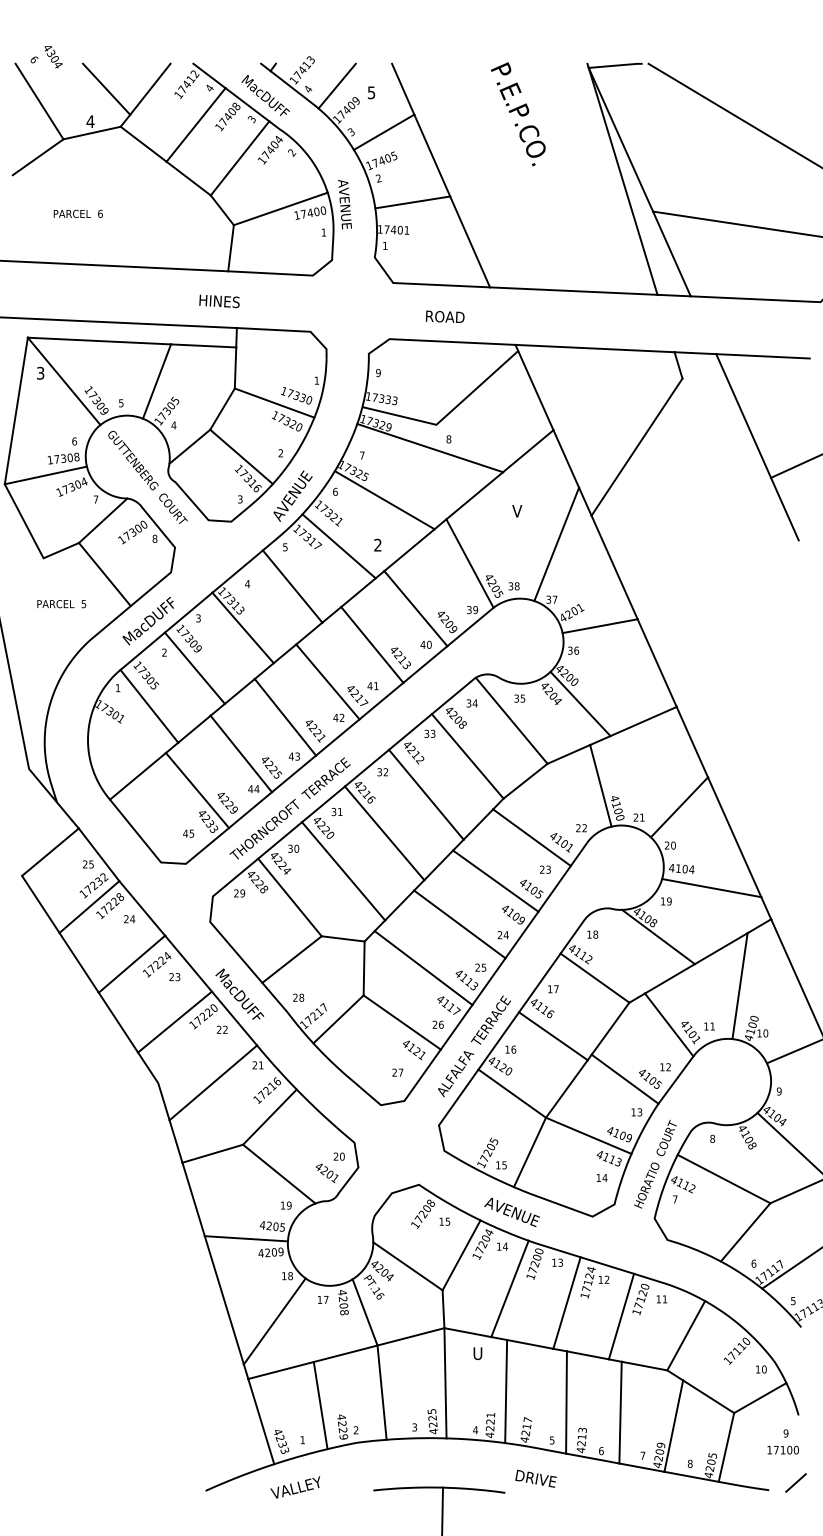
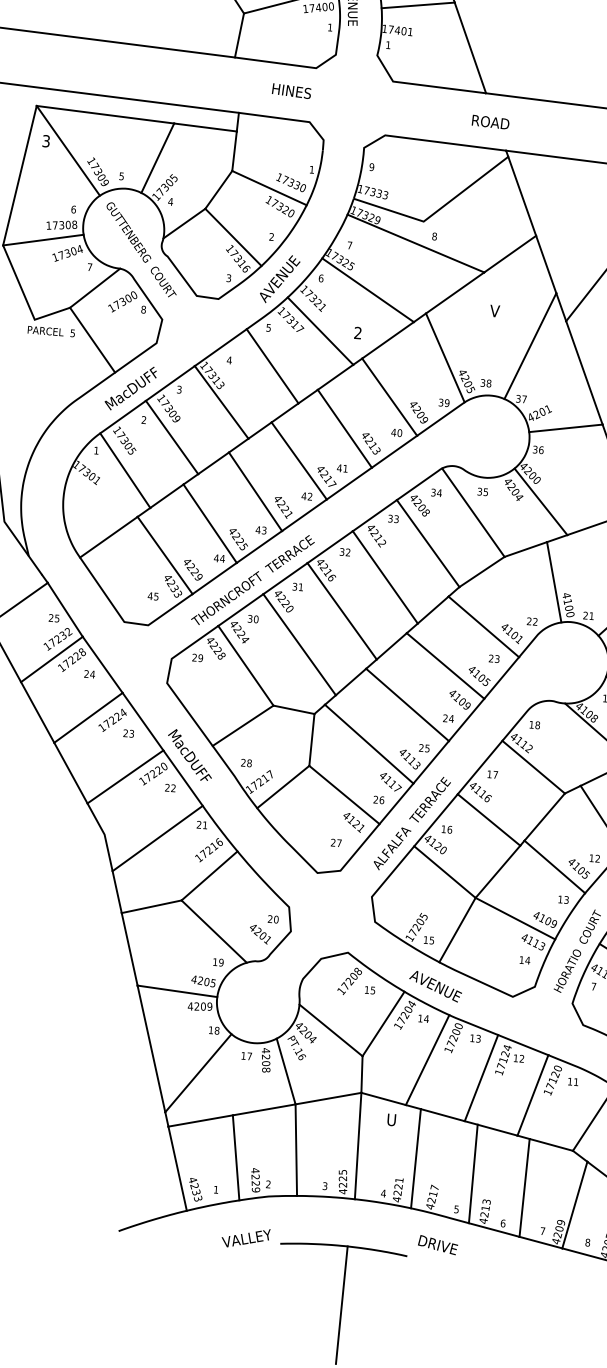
text: (219, 301) -> (291, 91), moved
text: (445, 316) -> (490, 121), moved
text: (61, 604) -> (51, 331), moved
text: (295, 1487) -> (245, 1238), moved

